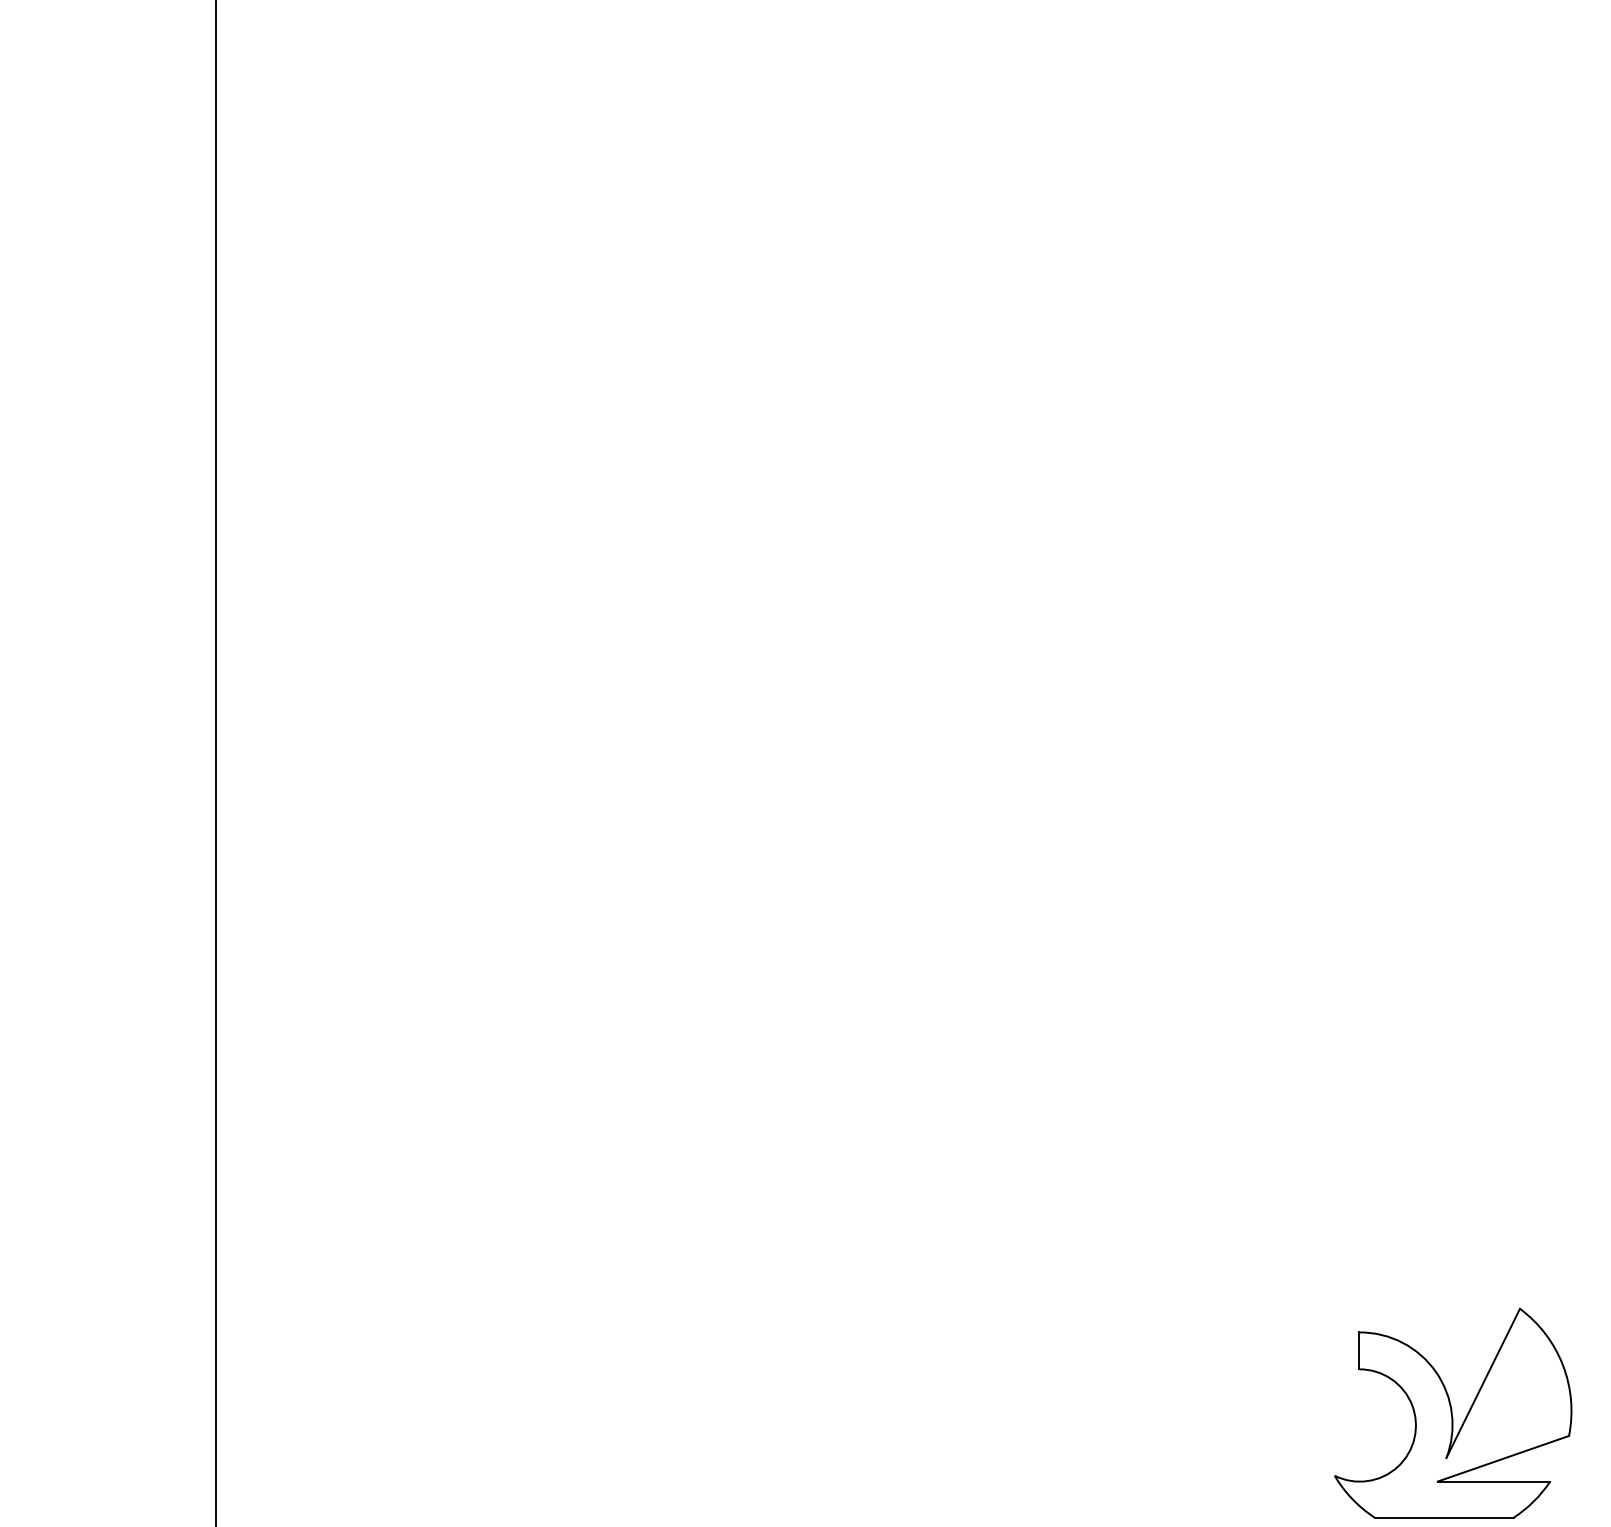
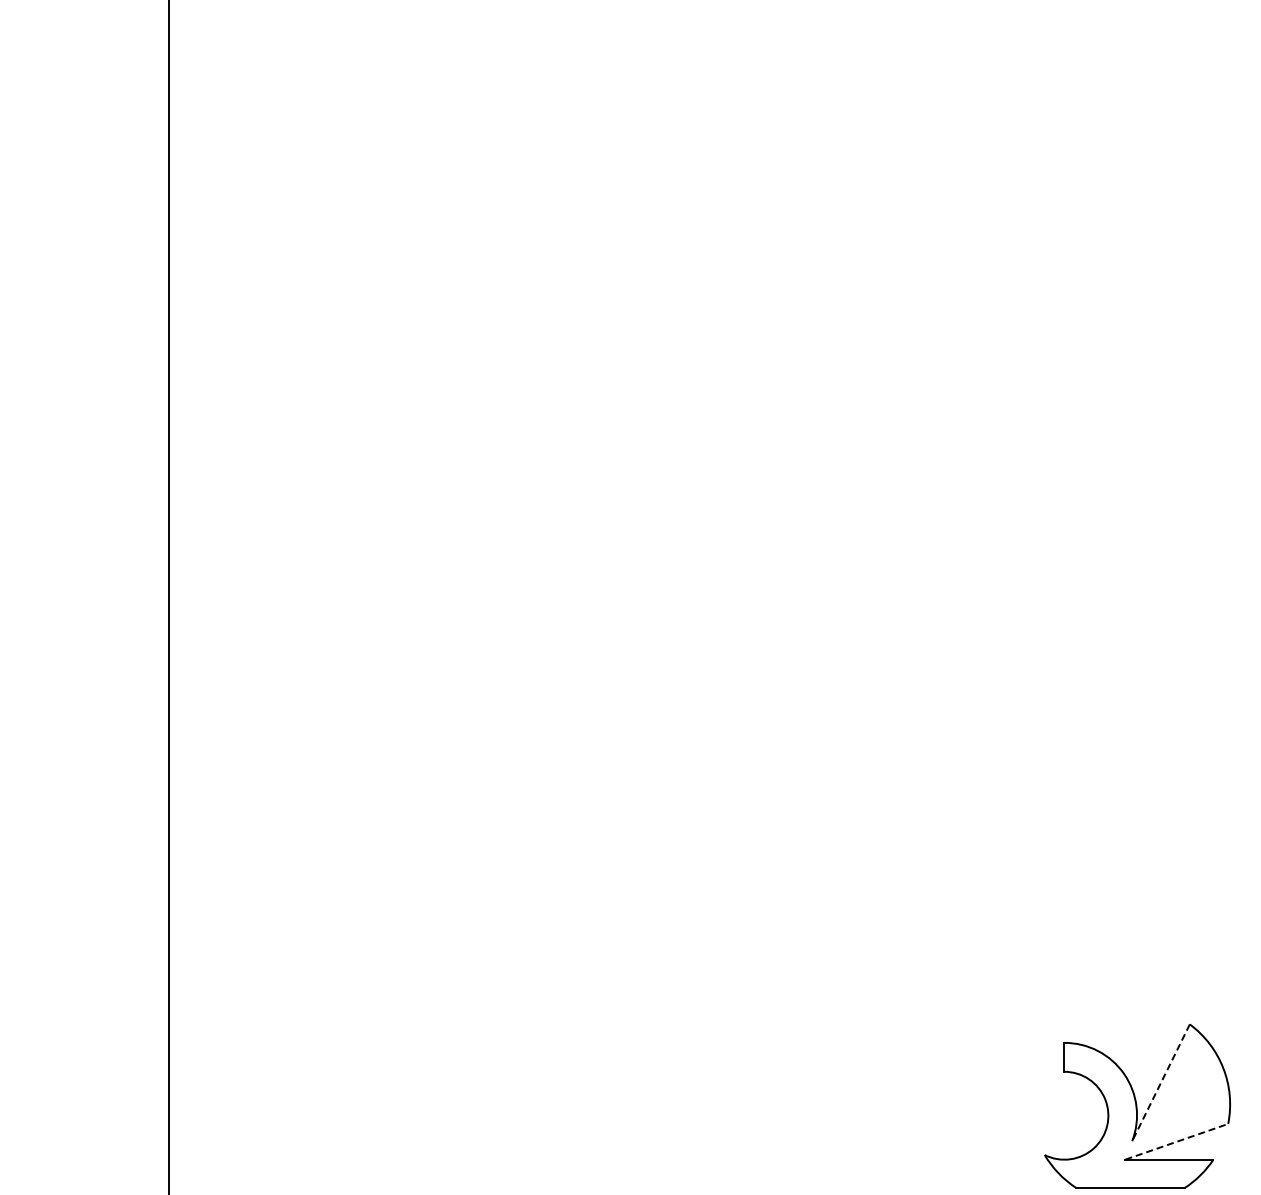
line: (1482, 1384) -> (1160, 1083), solid -> dashed
line: (1504, 1458) -> (1177, 1141), solid -> dashed

